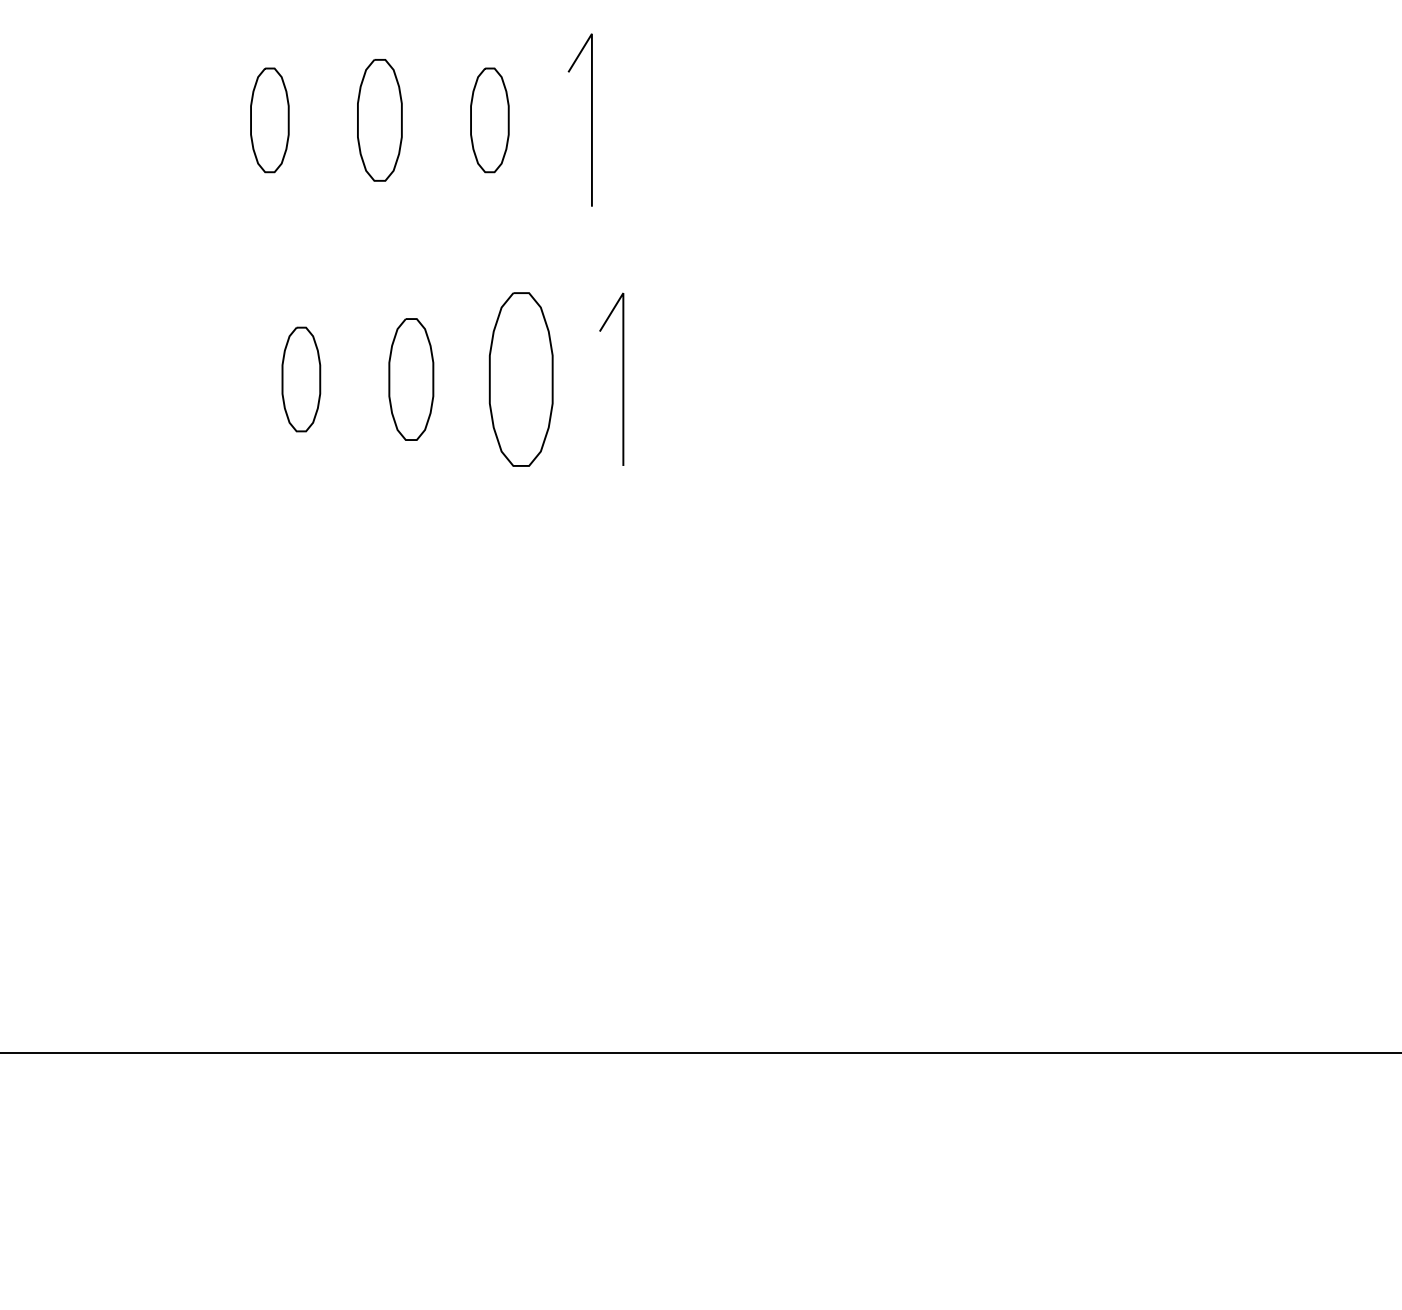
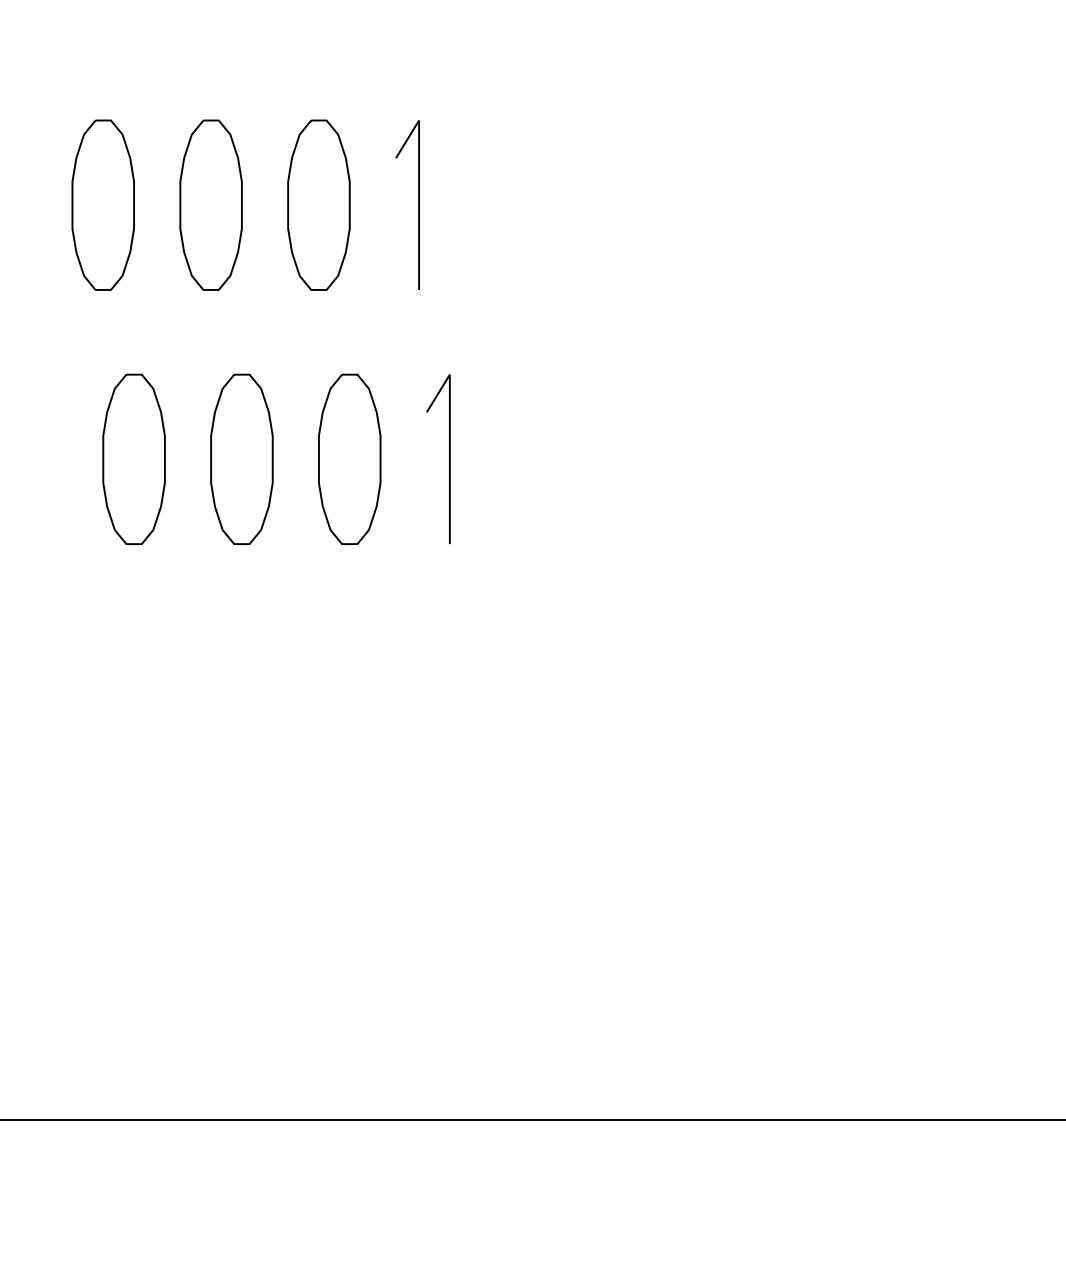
part: (269, 120) -> (102, 205), size x1.67
part: (379, 120) -> (210, 205), size x1.43
part: (489, 120) -> (318, 205), size x1.67
part: (301, 379) -> (134, 459), size x1.67
part: (411, 379) -> (242, 459), size x1.43

